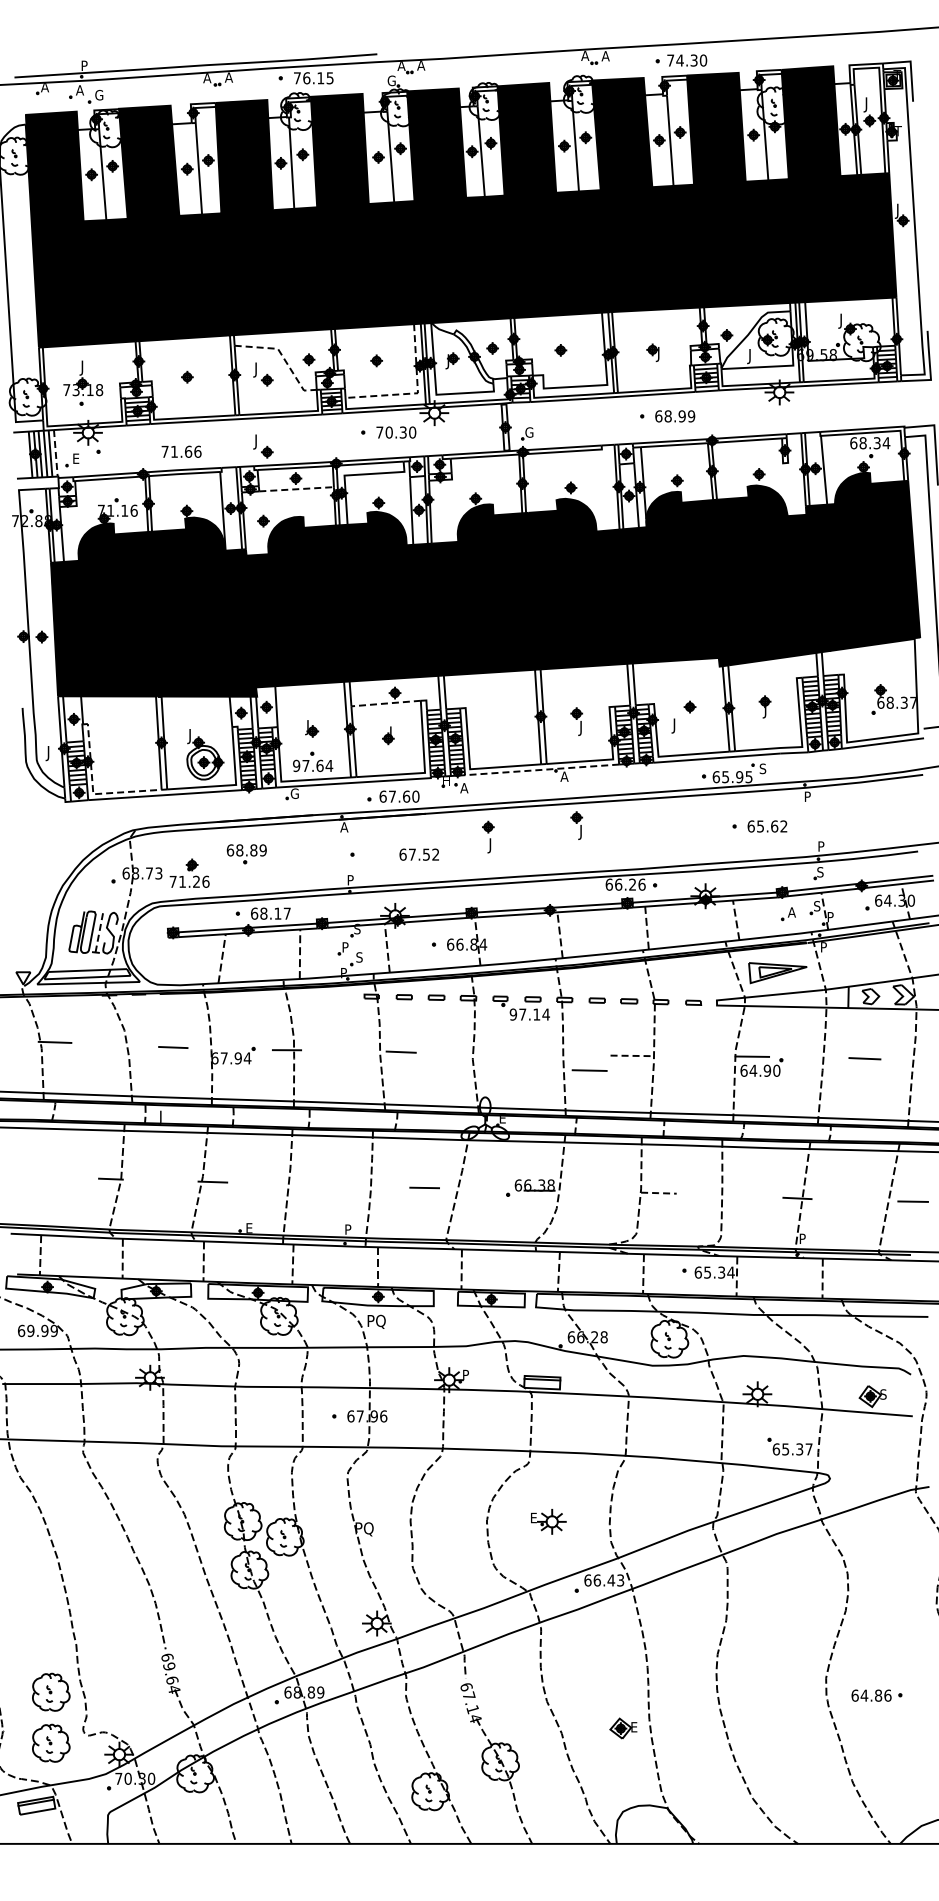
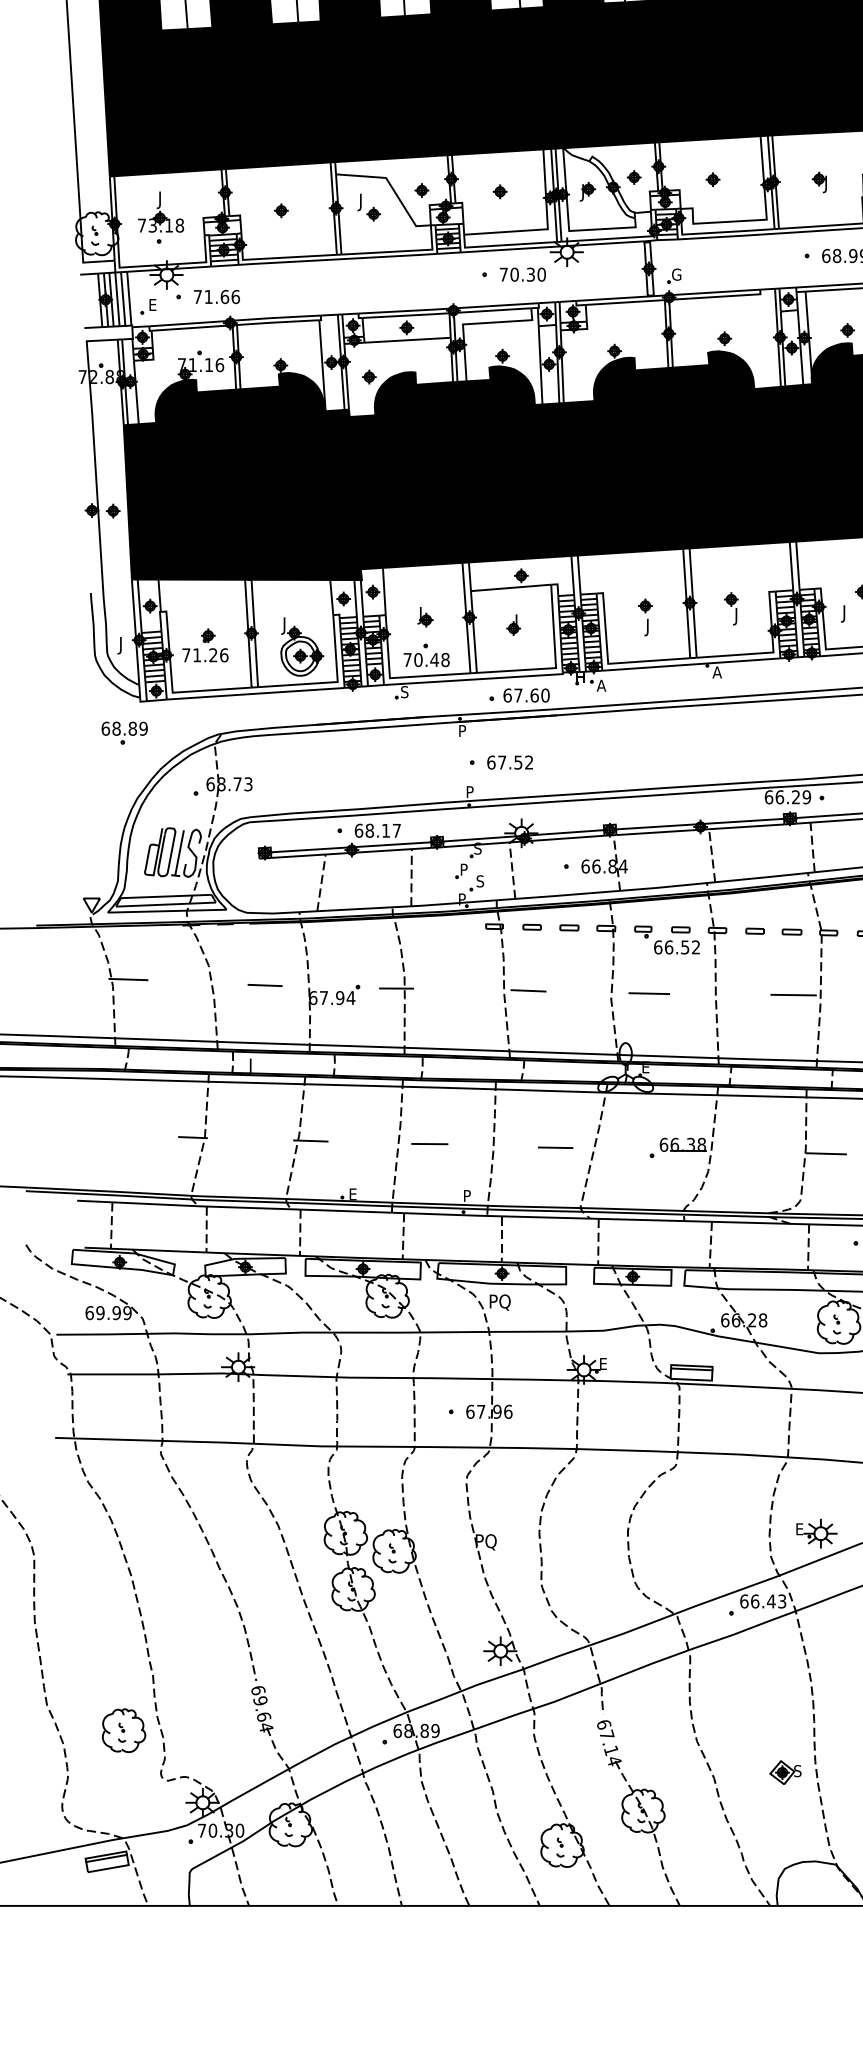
line: (283, 357) -> (392, 187), dashed -> solid
line: (416, 393) -> (546, 229), dashed -> solid
part: (263, 446) -> (369, 290), removed
text: (181, 451) -> (216, 296), moved
line: (55, 453) -> (128, 298), dashed -> solid
line: (297, 489) -> (408, 340), dashed -> solid
line: (386, 703) -> (511, 587), dashed -> solid
text: (313, 765) -> (427, 659), 97.64 -> 70.48
line: (541, 769) -> (690, 664), dashed -> solid
line: (93, 791) -> (172, 689), dashed -> solid
text: (294, 793) -> (405, 691), G -> S
part: (576, 825) -> (731, 728), removed
text: (344, 827) -> (462, 731), A -> P
part: (488, 836) -> (645, 616), moved
part: (246, 854) -> (124, 733), moved
text: (418, 854) -> (509, 762), moved
part: (189, 872) -> (205, 644), moved
text: (641, 884) -> (806, 797), 66.26 -> 66.29
line: (99, 932) -> (179, 852), dashed -> solid
text: (529, 1014) -> (676, 947), 97.14 -> 66.52
line: (630, 1055) -> (793, 994), dashed -> solid
line: (589, 1070) -> (649, 993), moved
line: (315, 1184) -> (429, 1143), added
line: (658, 1193) -> (825, 1154), dashed -> solid
text: (466, 1374) -> (603, 1363), P -> E
part: (548, 1521) -> (816, 1533), moved
text: (634, 1727) -> (798, 1771), E -> S
part: (51, 1742) -> (124, 1788), removed

